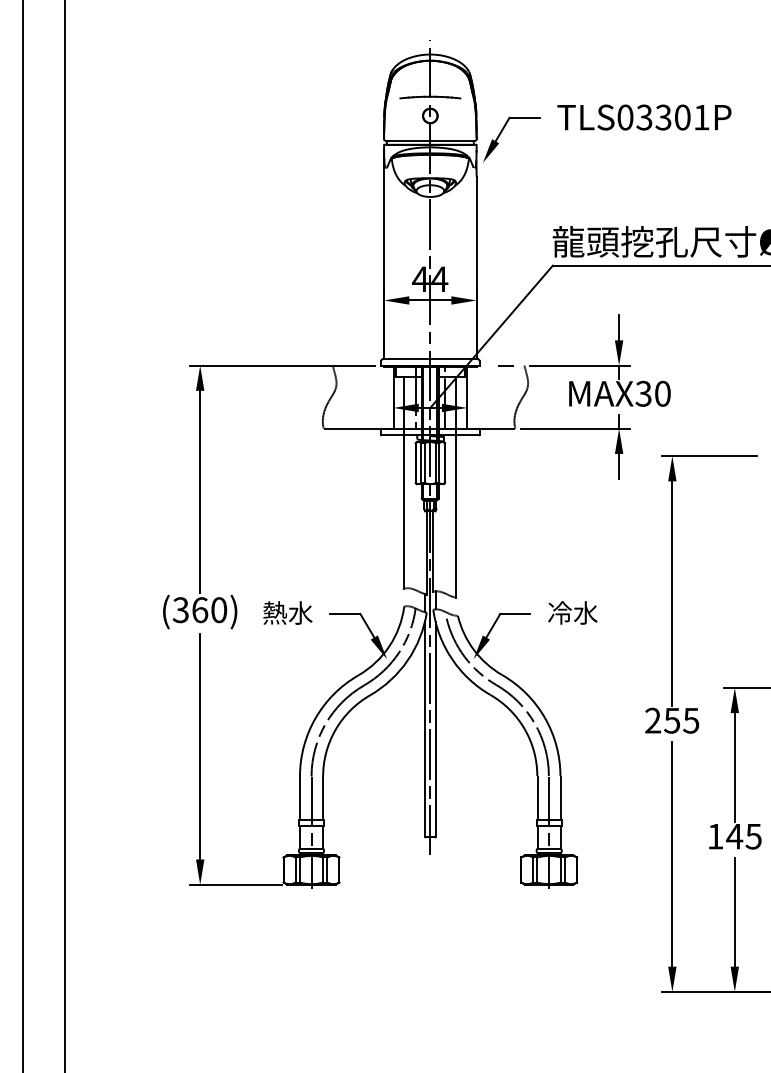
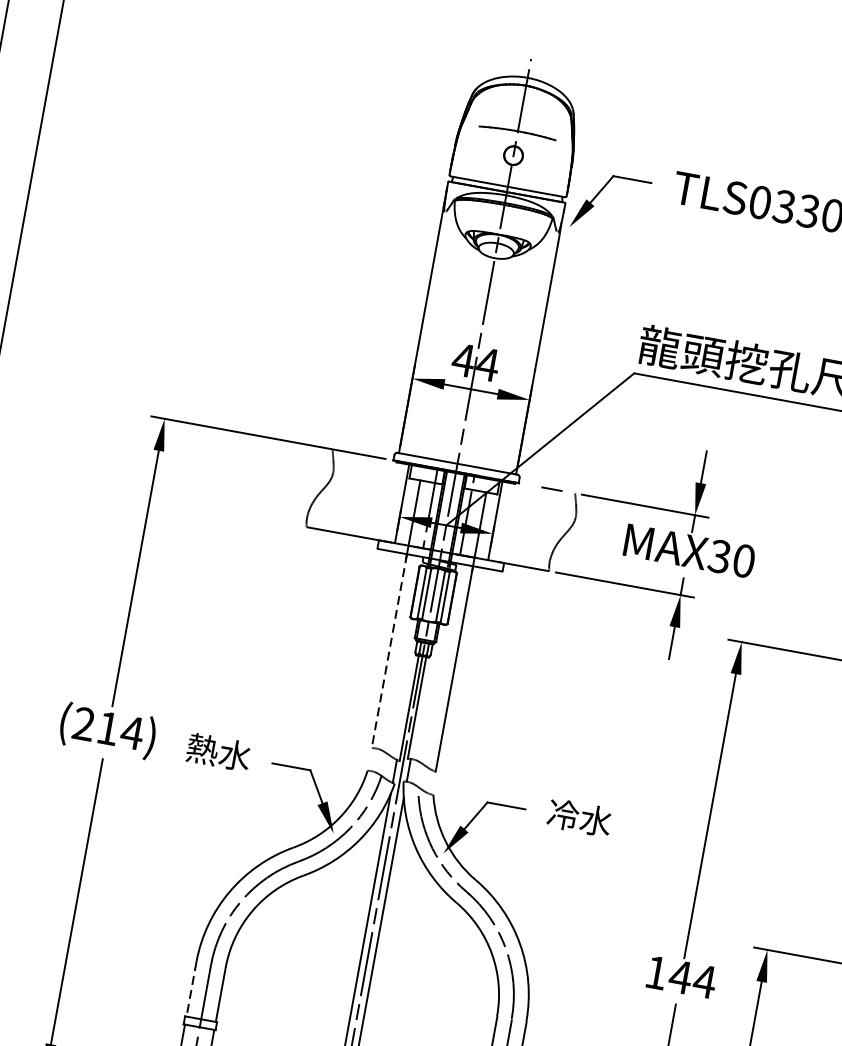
line: (404, 512) -> (389, 651), solid -> dashed
text: (199, 610) -> (107, 728), (360) -> (214)
text: (672, 720) -> (681, 976), 255 -> 144
line: (299, 798) -> (190, 989), solid -> dashed

